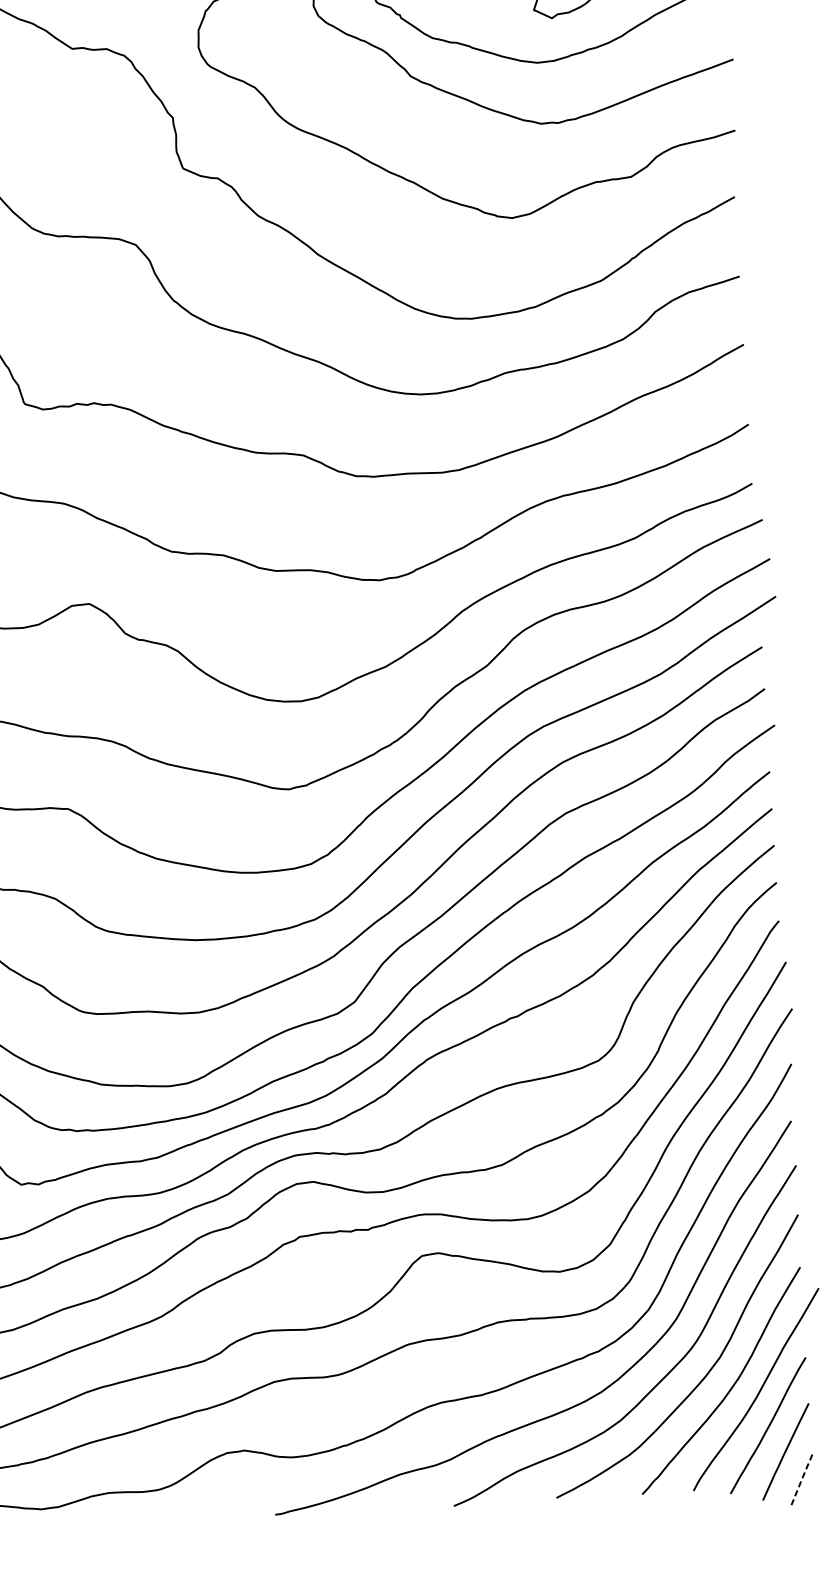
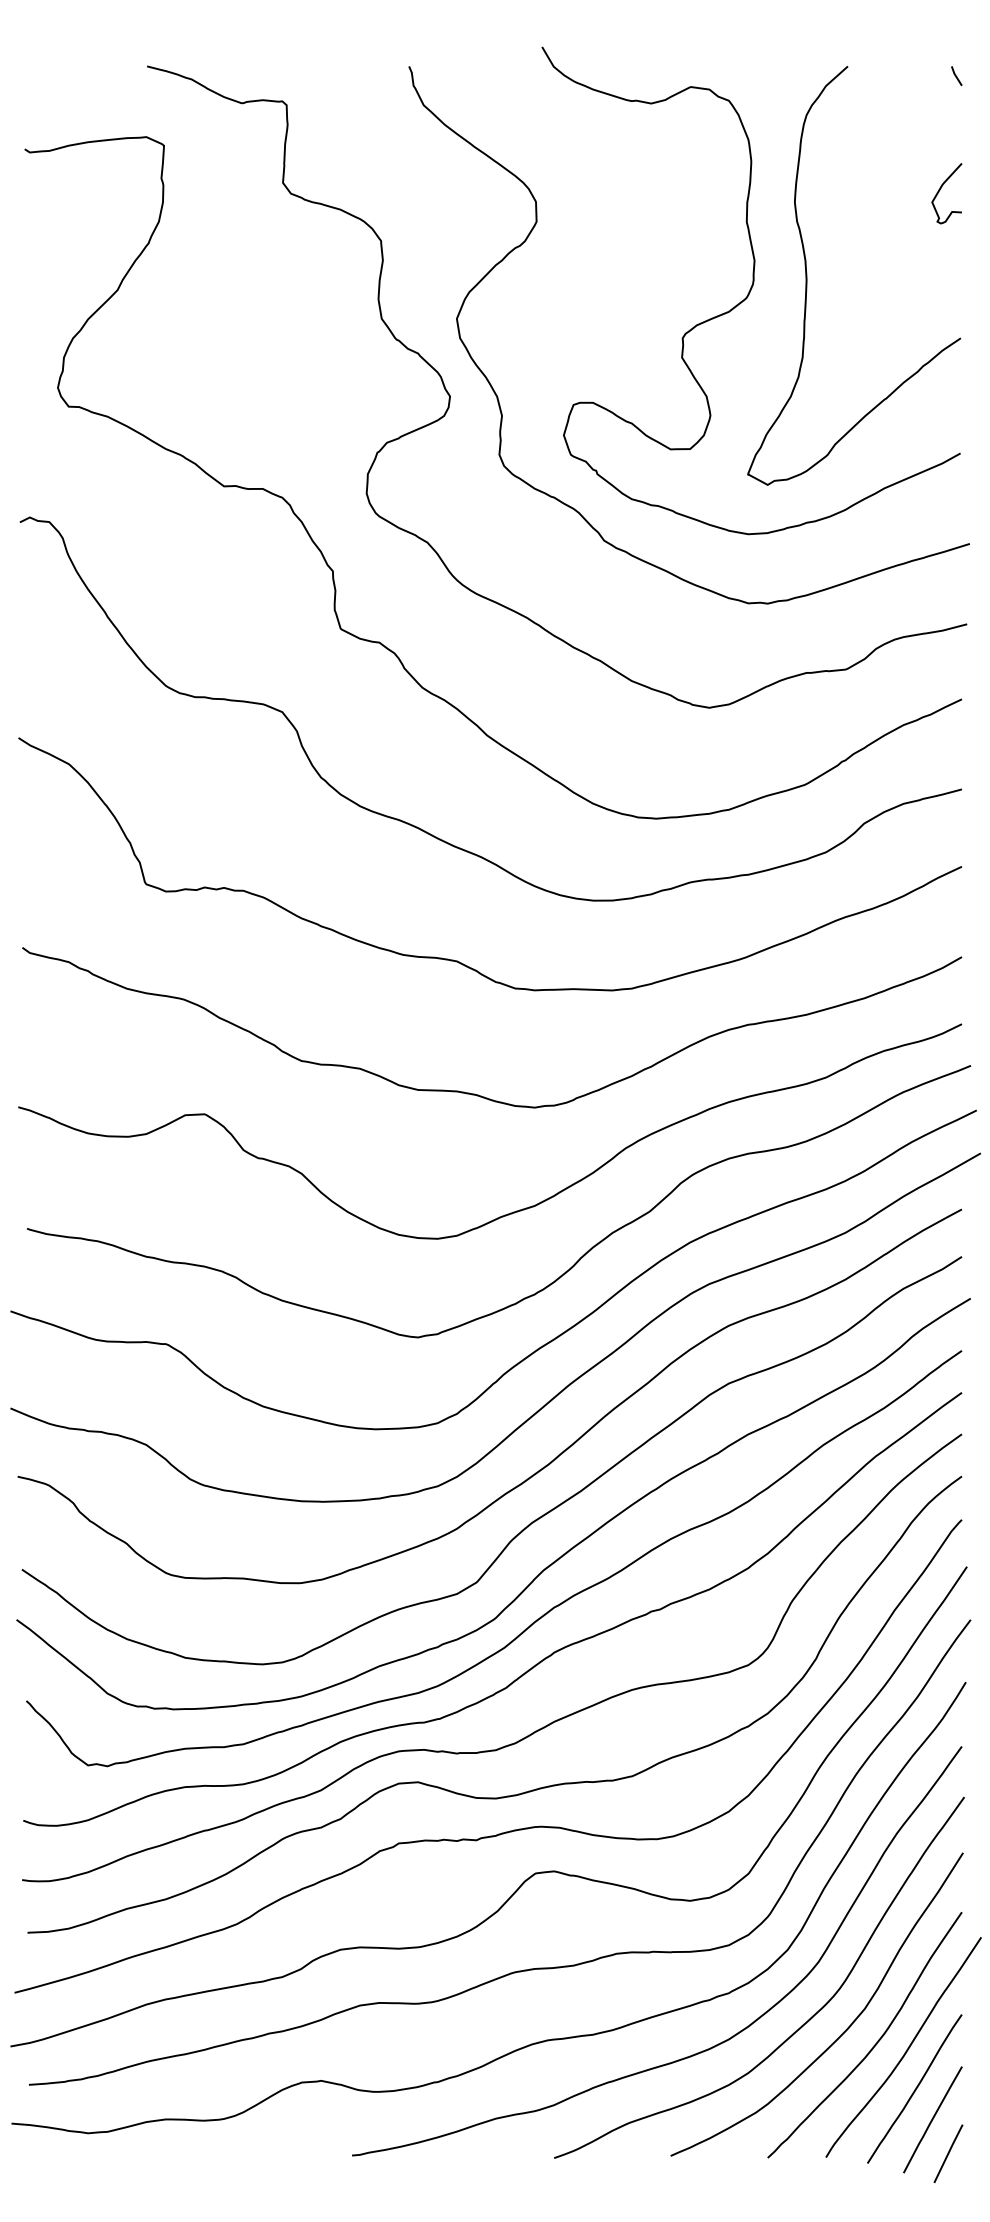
line: (801, 1480) -> (948, 2153), dashed -> solid

